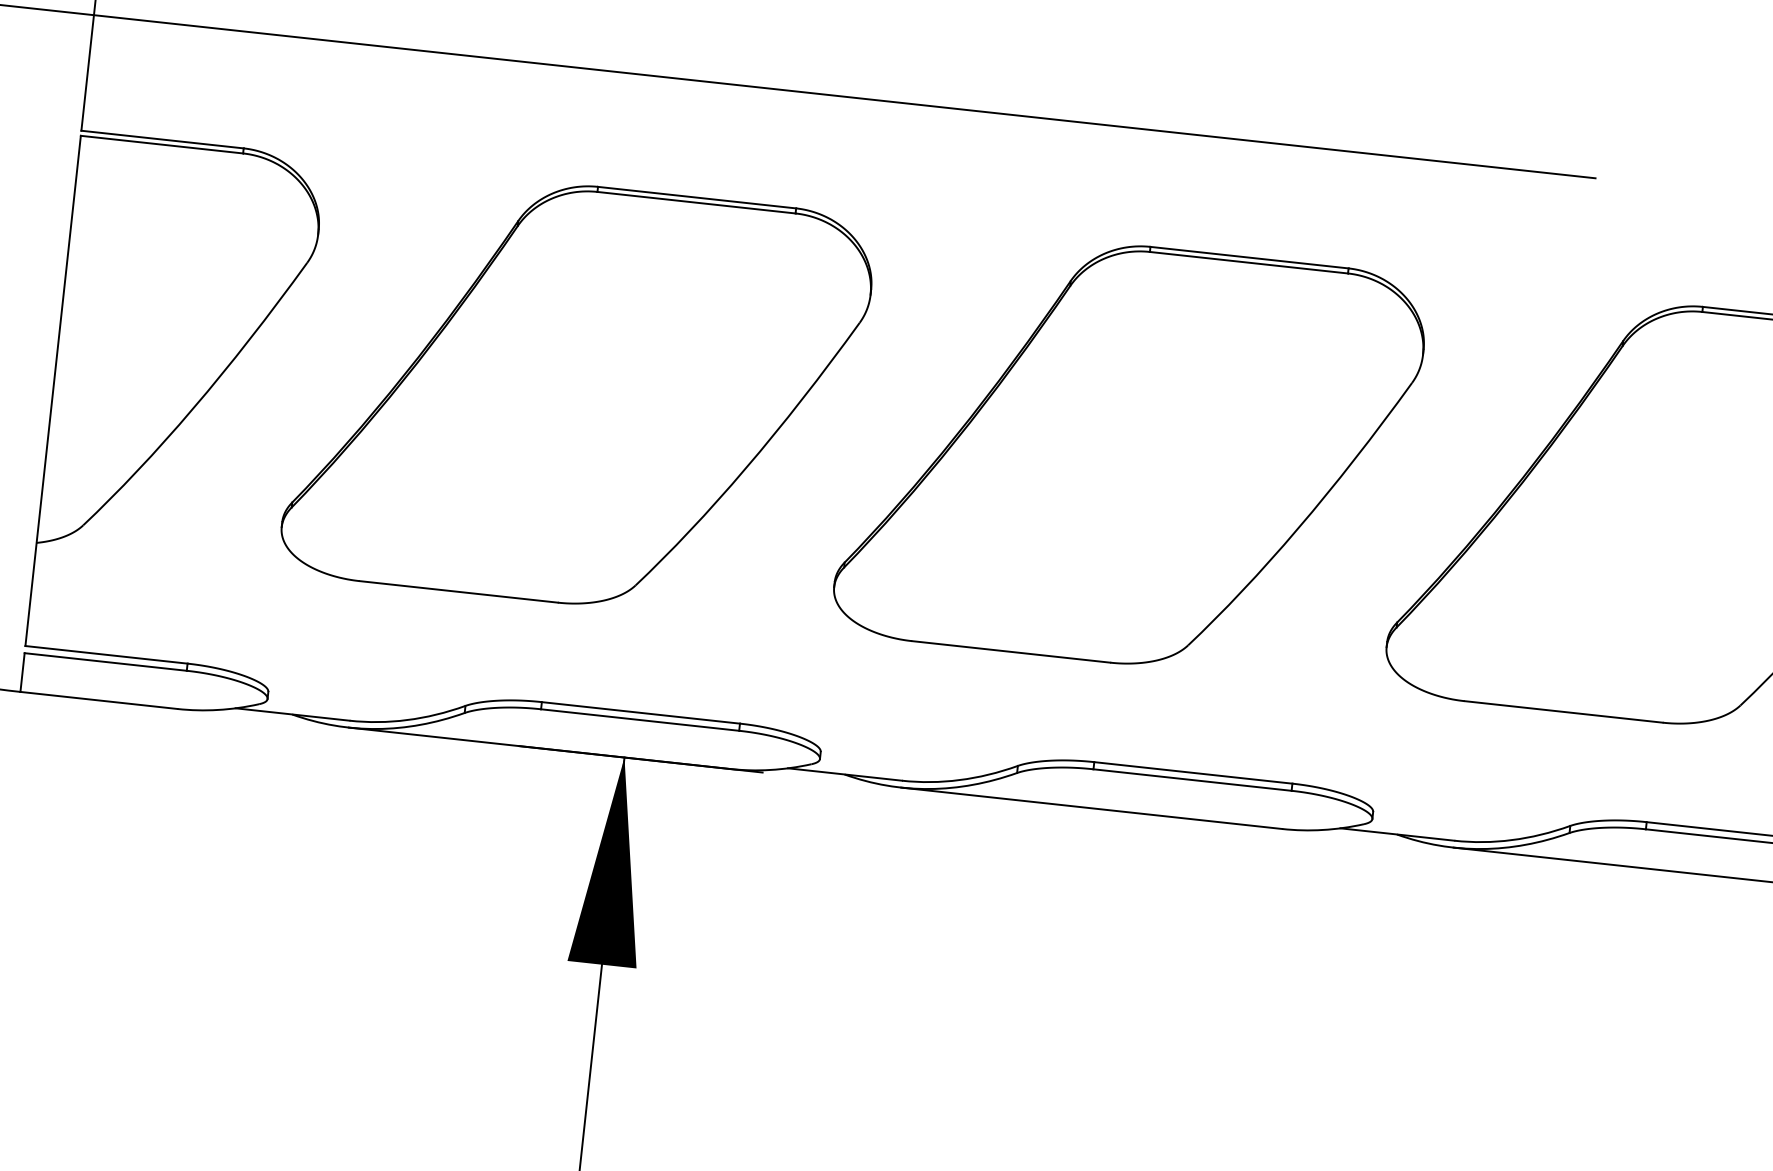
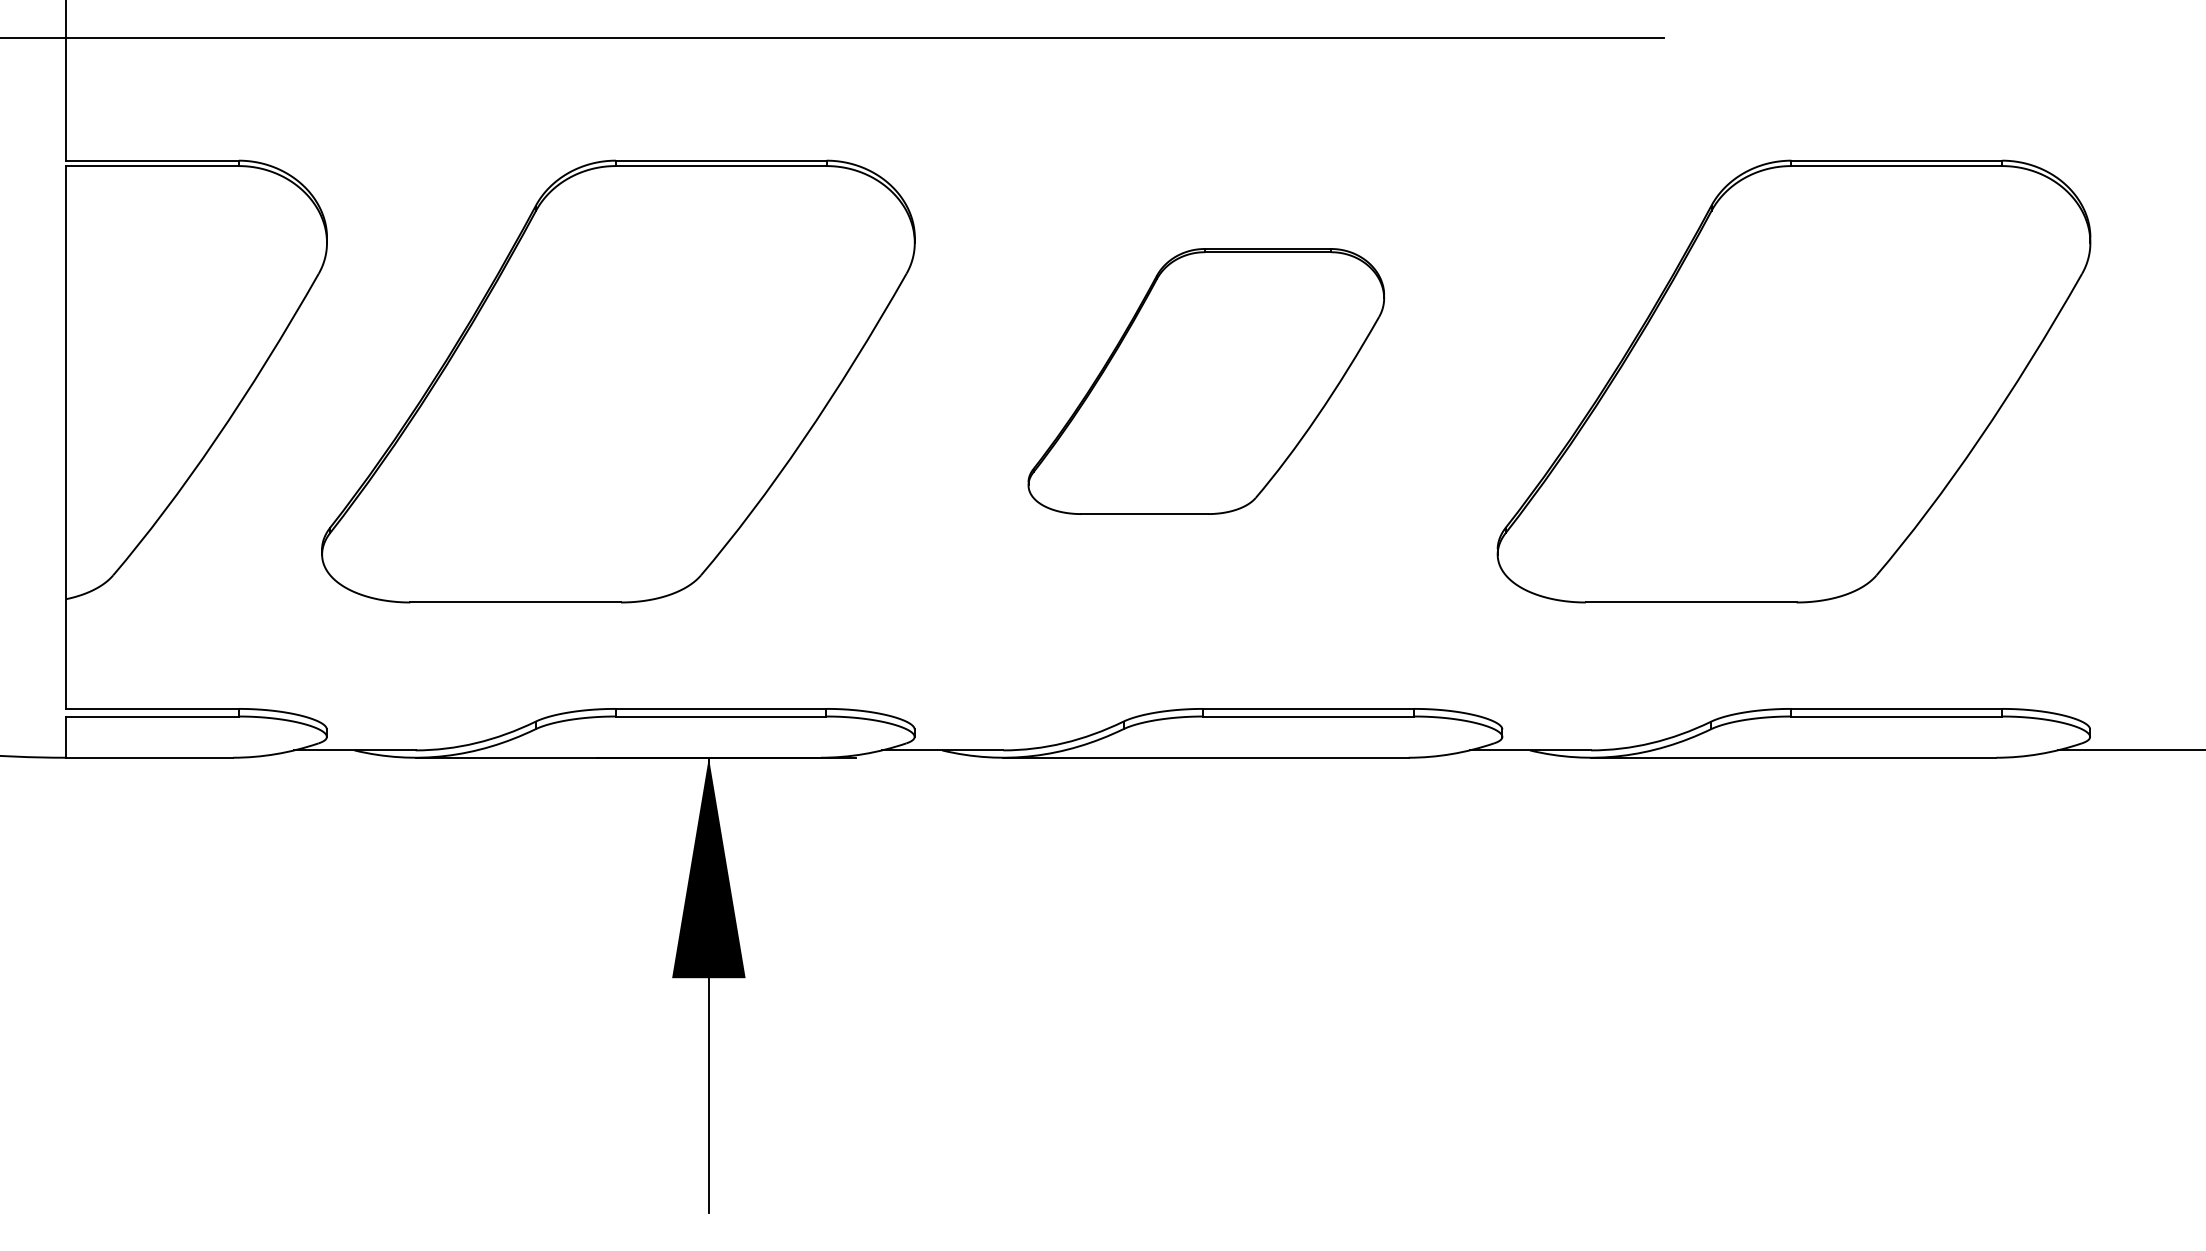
part: (1130, 454) -> (1206, 381), size x0.6

